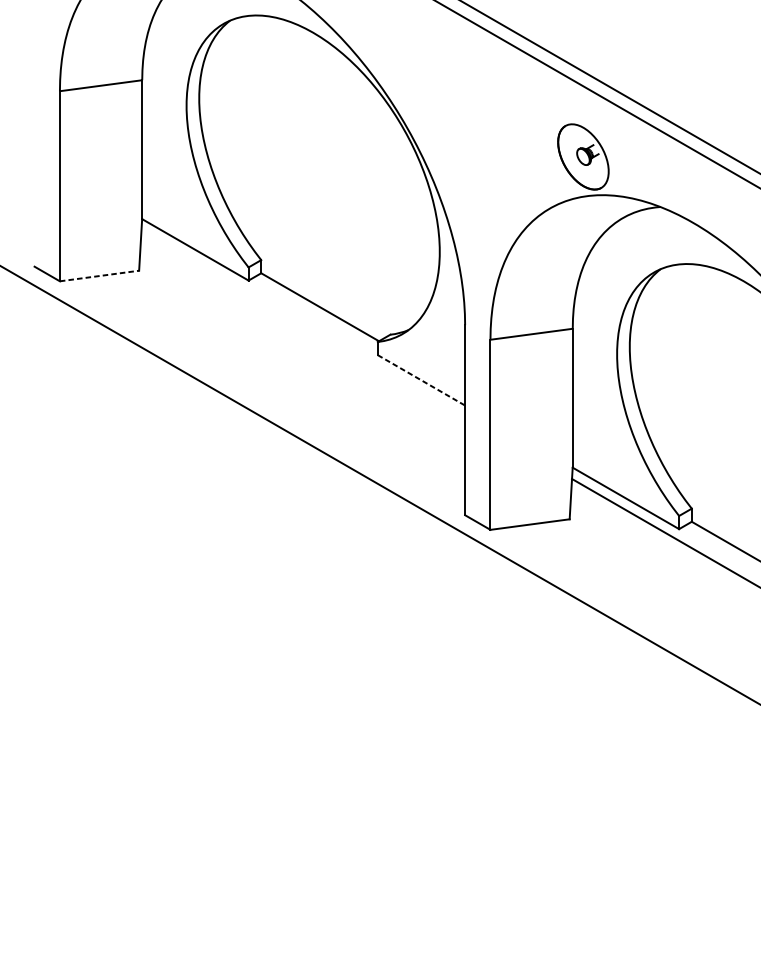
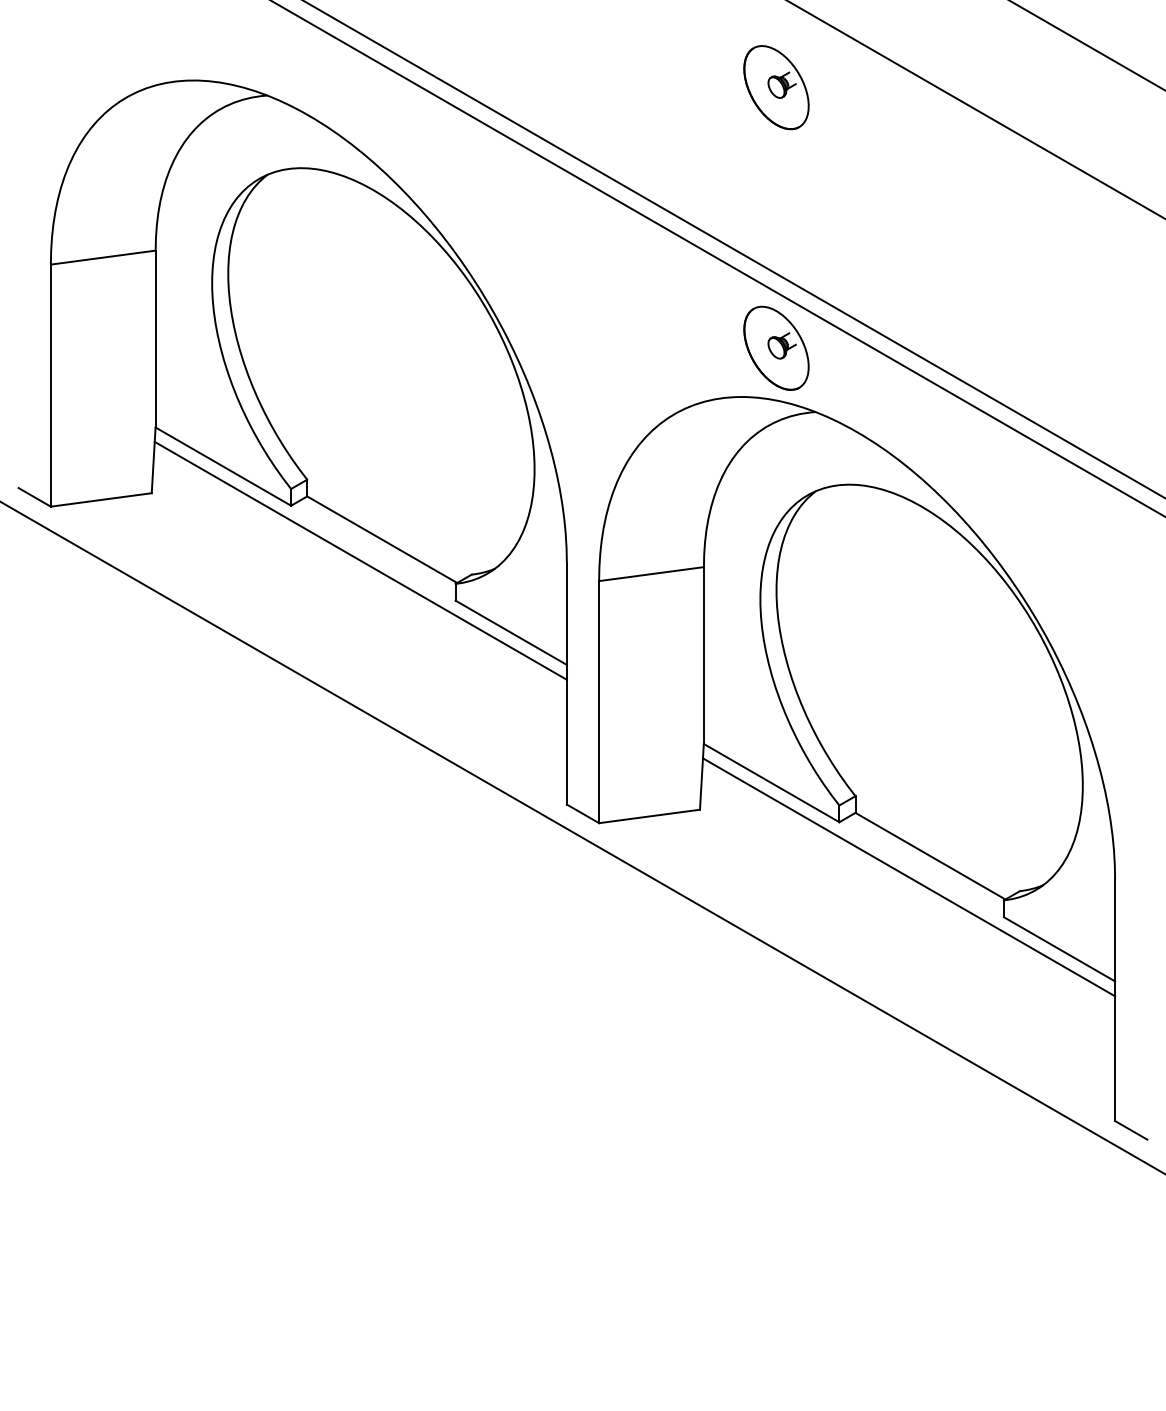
part: (583, 156) -> (776, 347), moved
line: (99, 275) -> (101, 499), dashed -> solid
line: (303, 323) -> (360, 560), added
line: (421, 380) -> (511, 633), dashed -> solid

